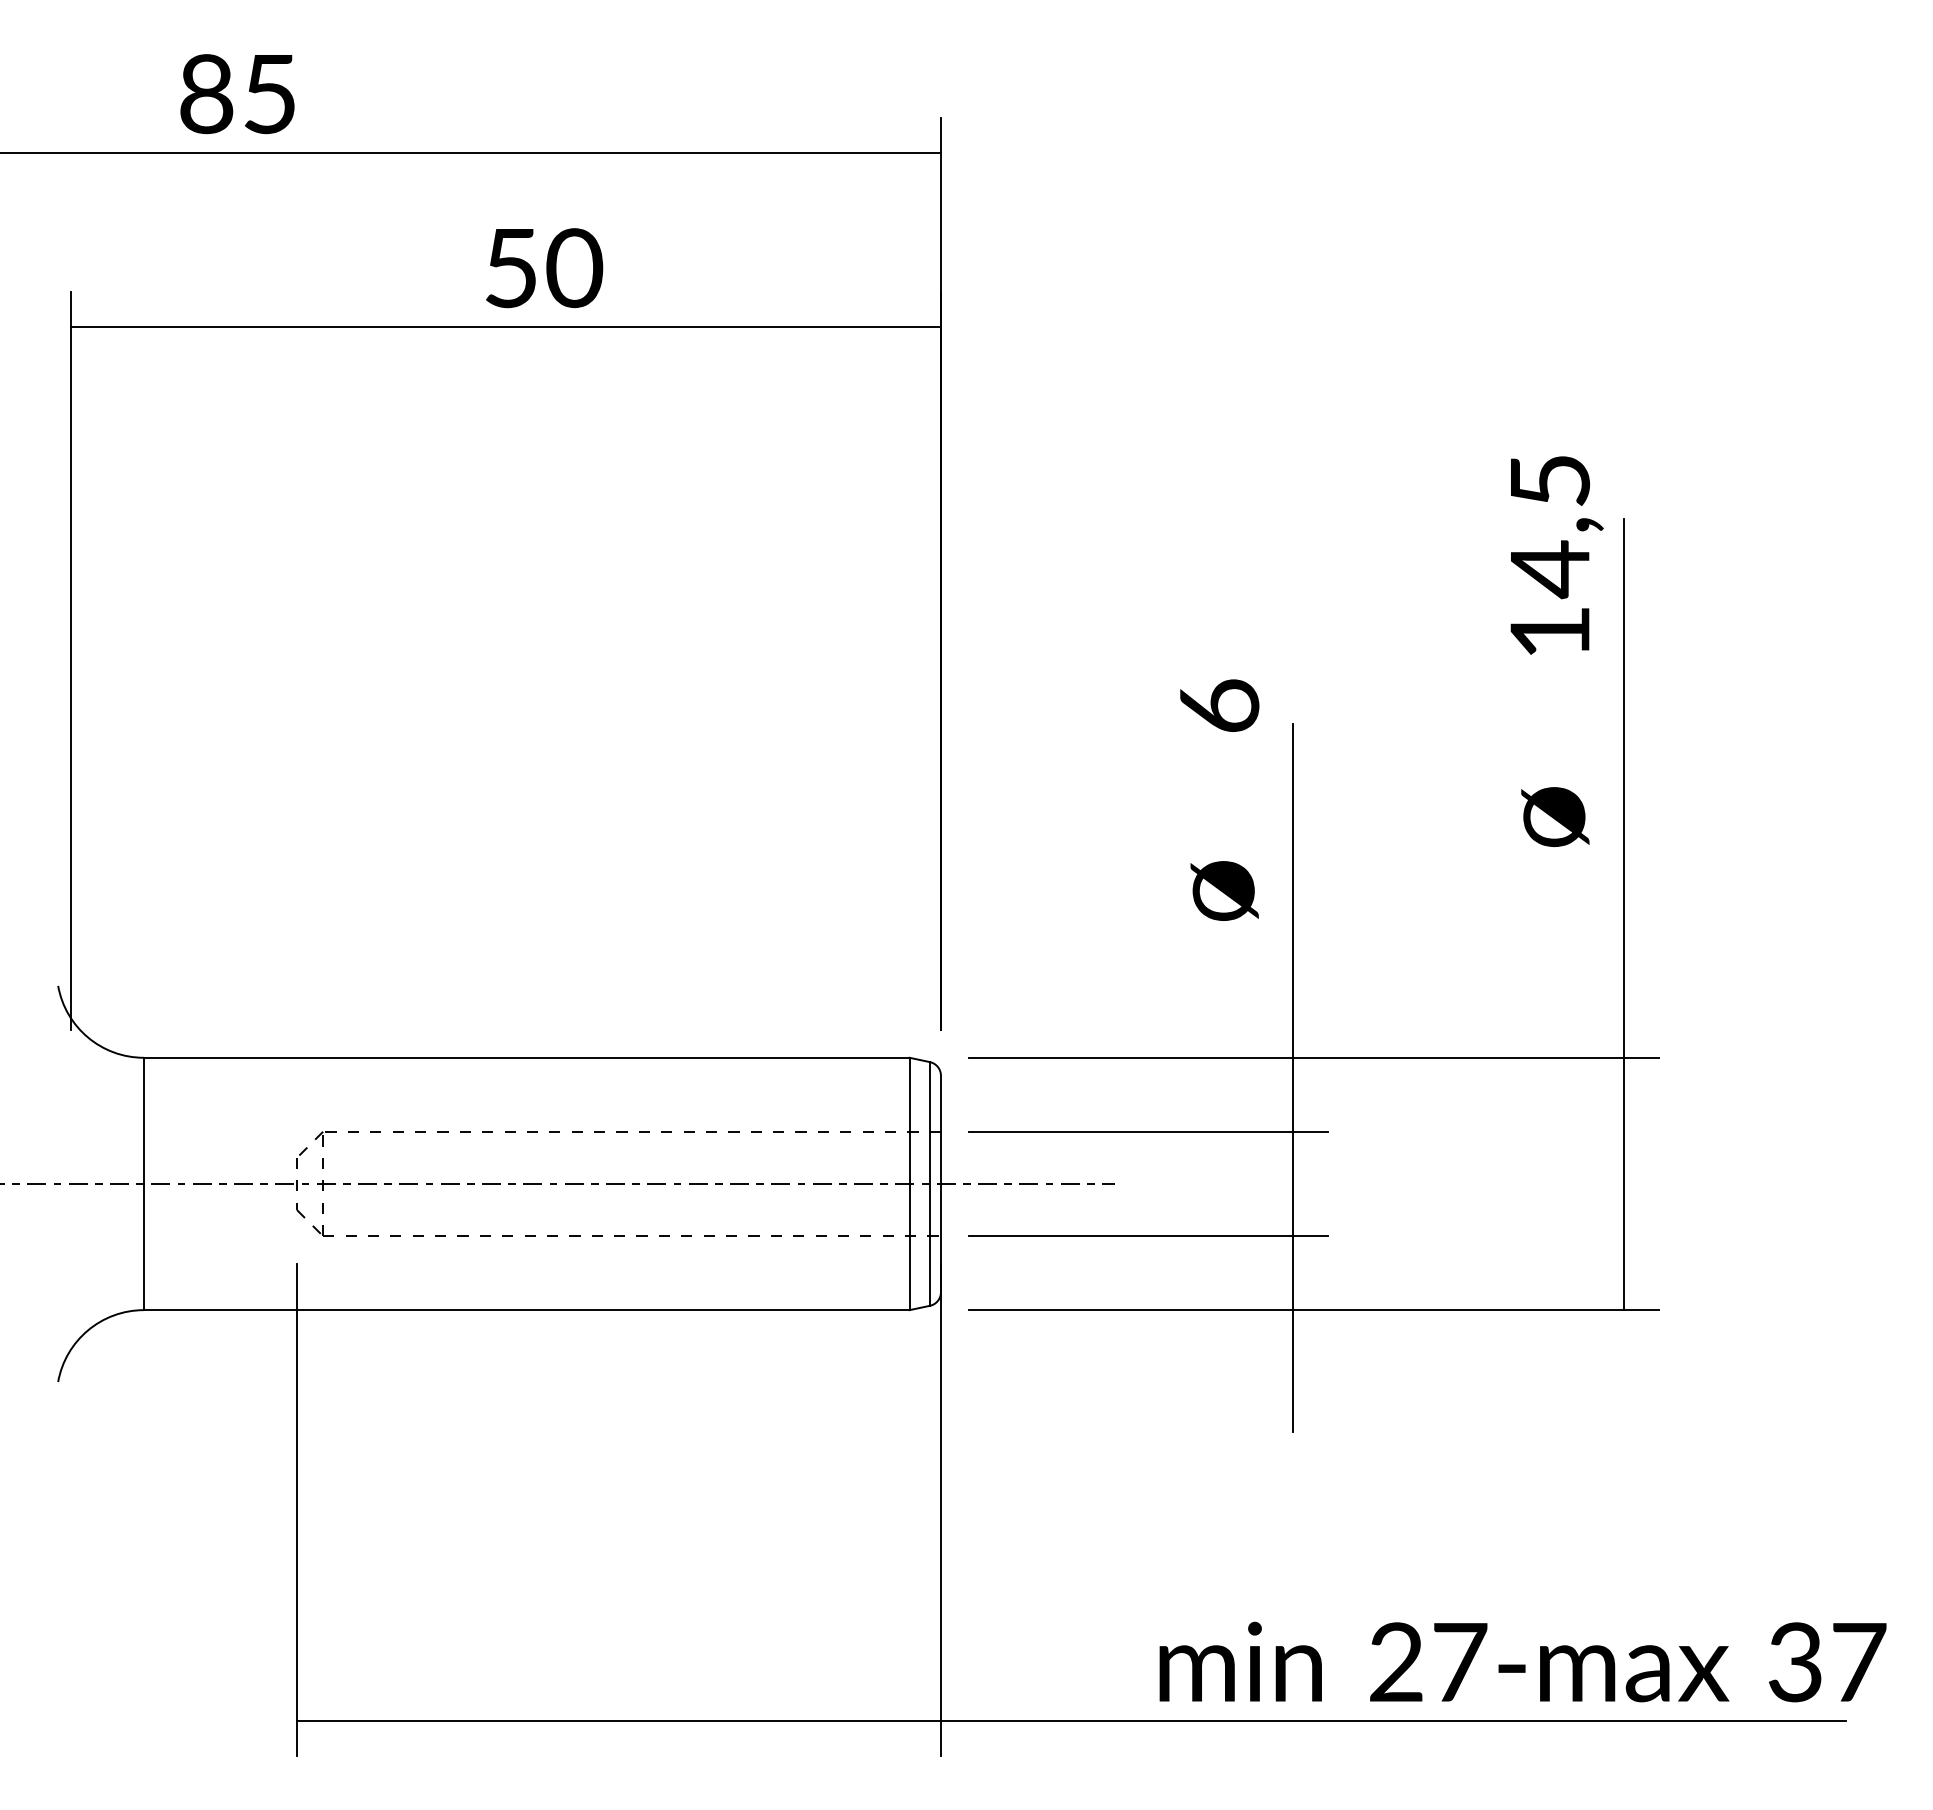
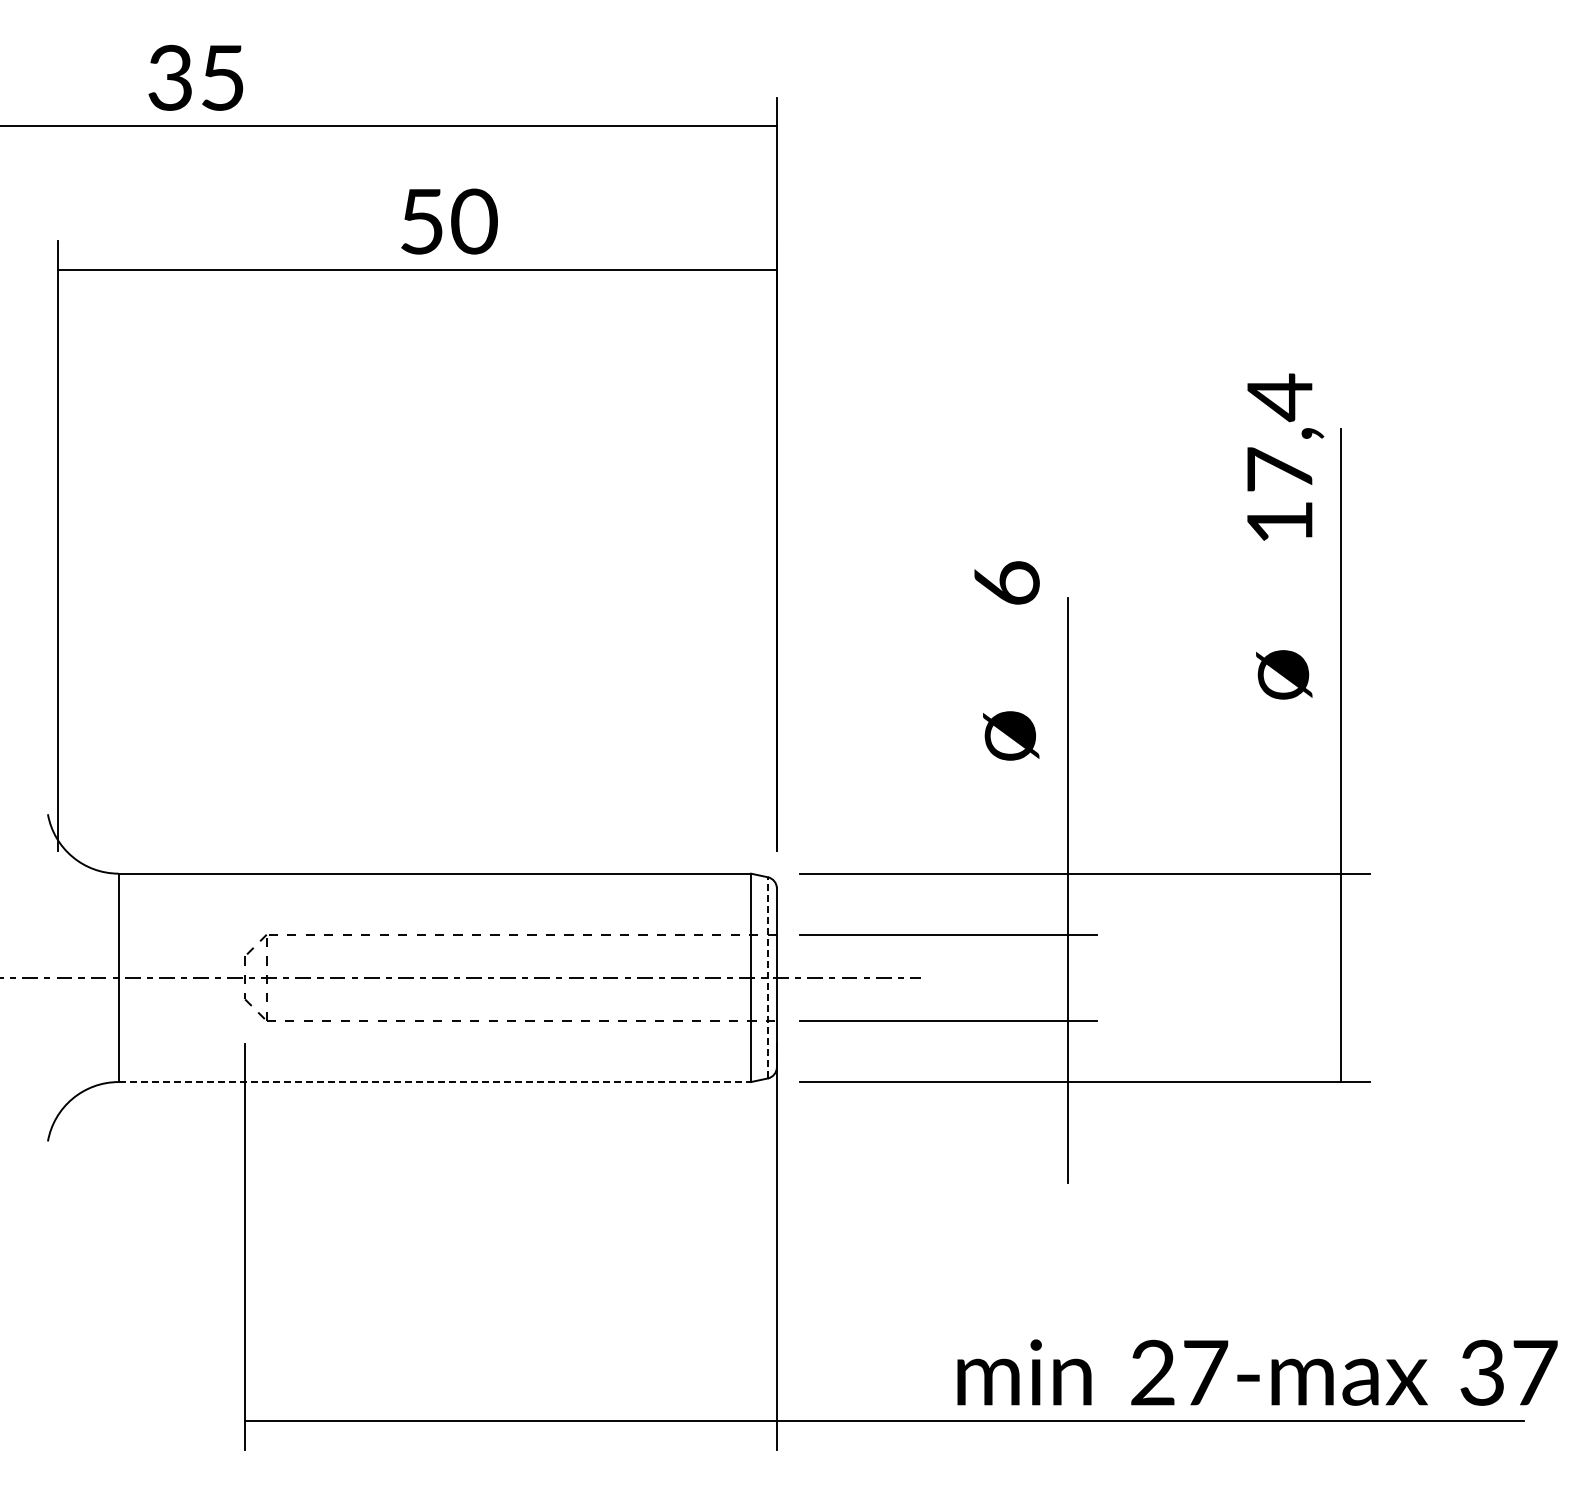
text: (206, 93) -> (170, 77), 85 -> 35
text: (1549, 524) -> (1279, 433), 14,5 -> 17,4
line: (929, 1183) -> (767, 977), solid -> dashed
line: (527, 1310) -> (435, 1082), solid -> dashed

